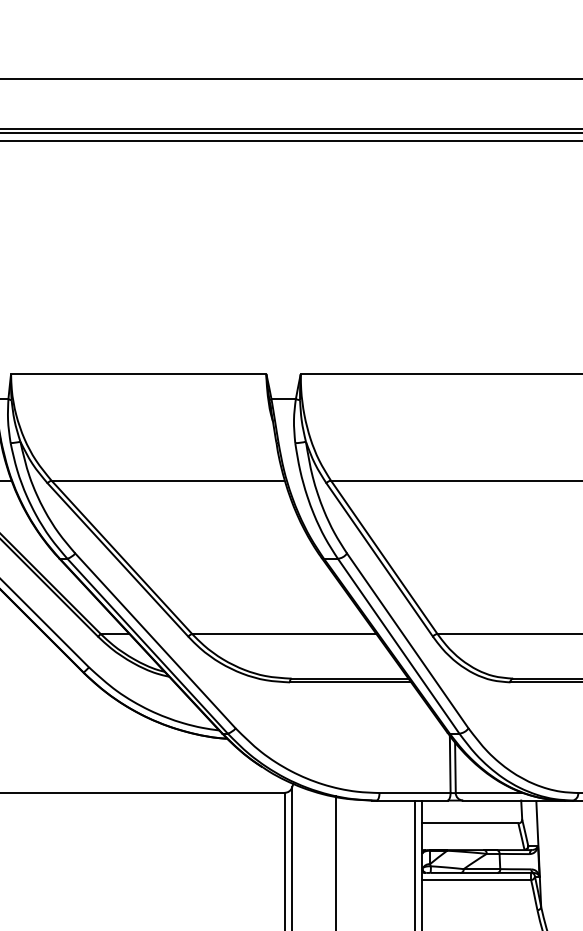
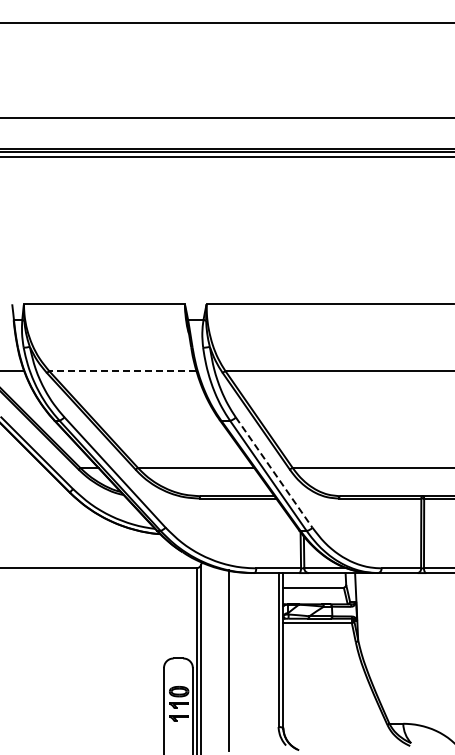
line: (167, 480) -> (122, 371), solid -> dashed
line: (408, 641) -> (274, 472), solid -> dashed

